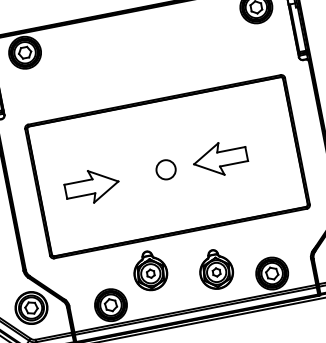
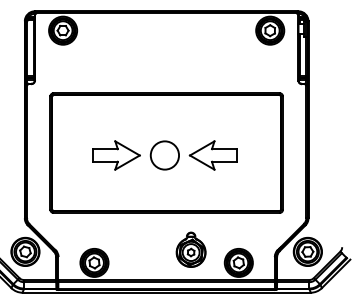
circle: (165, 169) -> (164, 155), size x1.67
part: (92, 186) -> (116, 155), moved
part: (149, 270) -> (133, 239), removed

